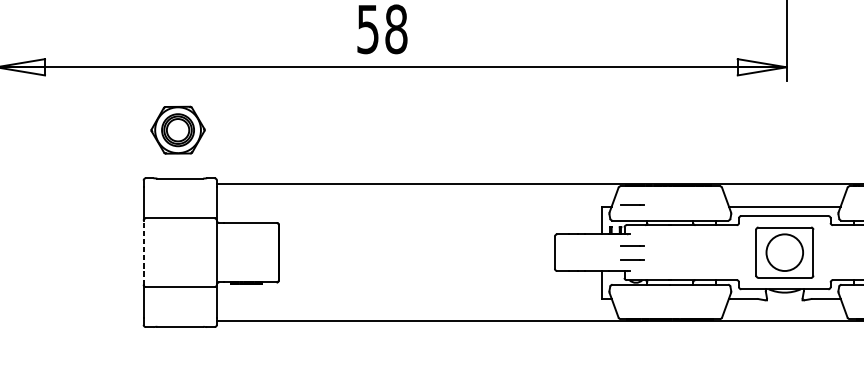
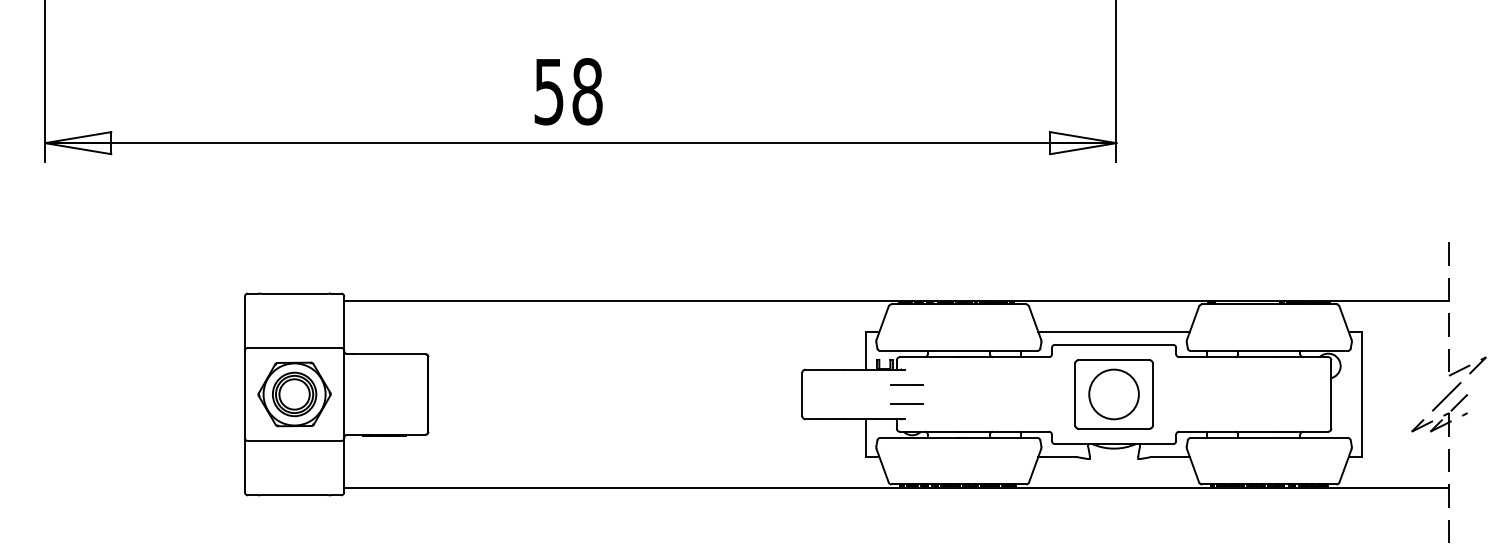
part: (178, 130) -> (294, 394), moved
line: (631, 204) -> (906, 329), removed
line: (143, 251) -> (244, 393), dashed -> solid

